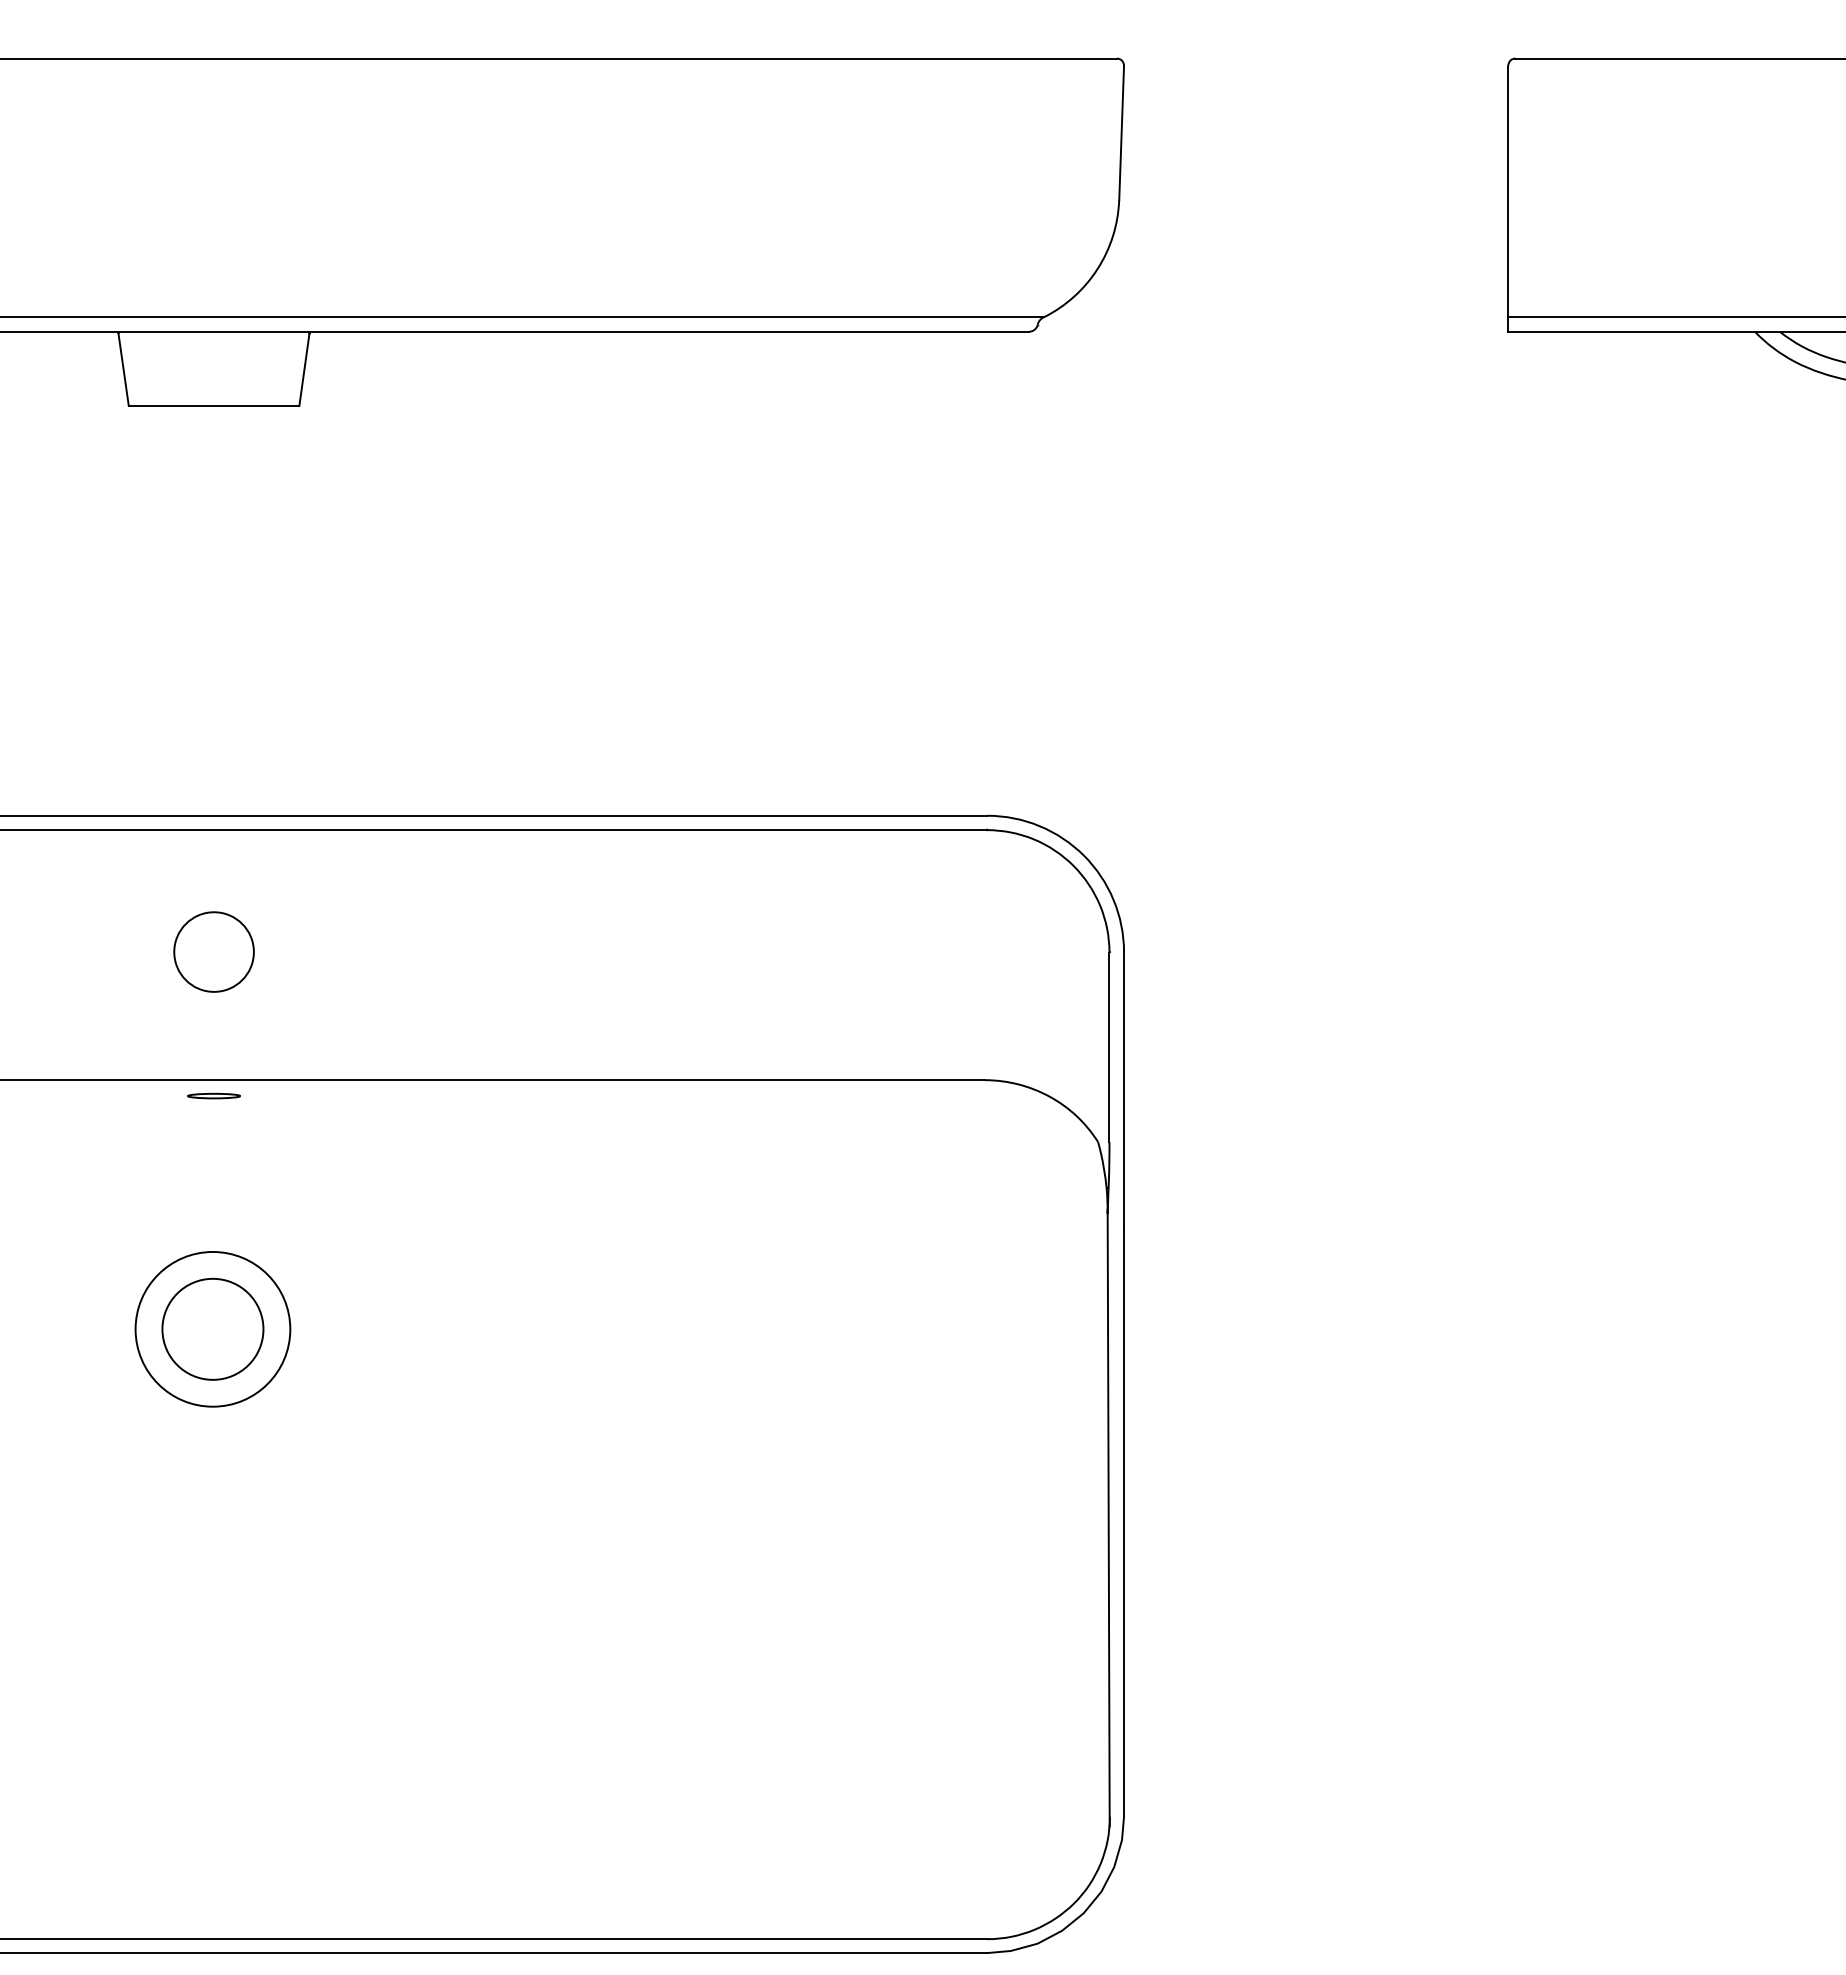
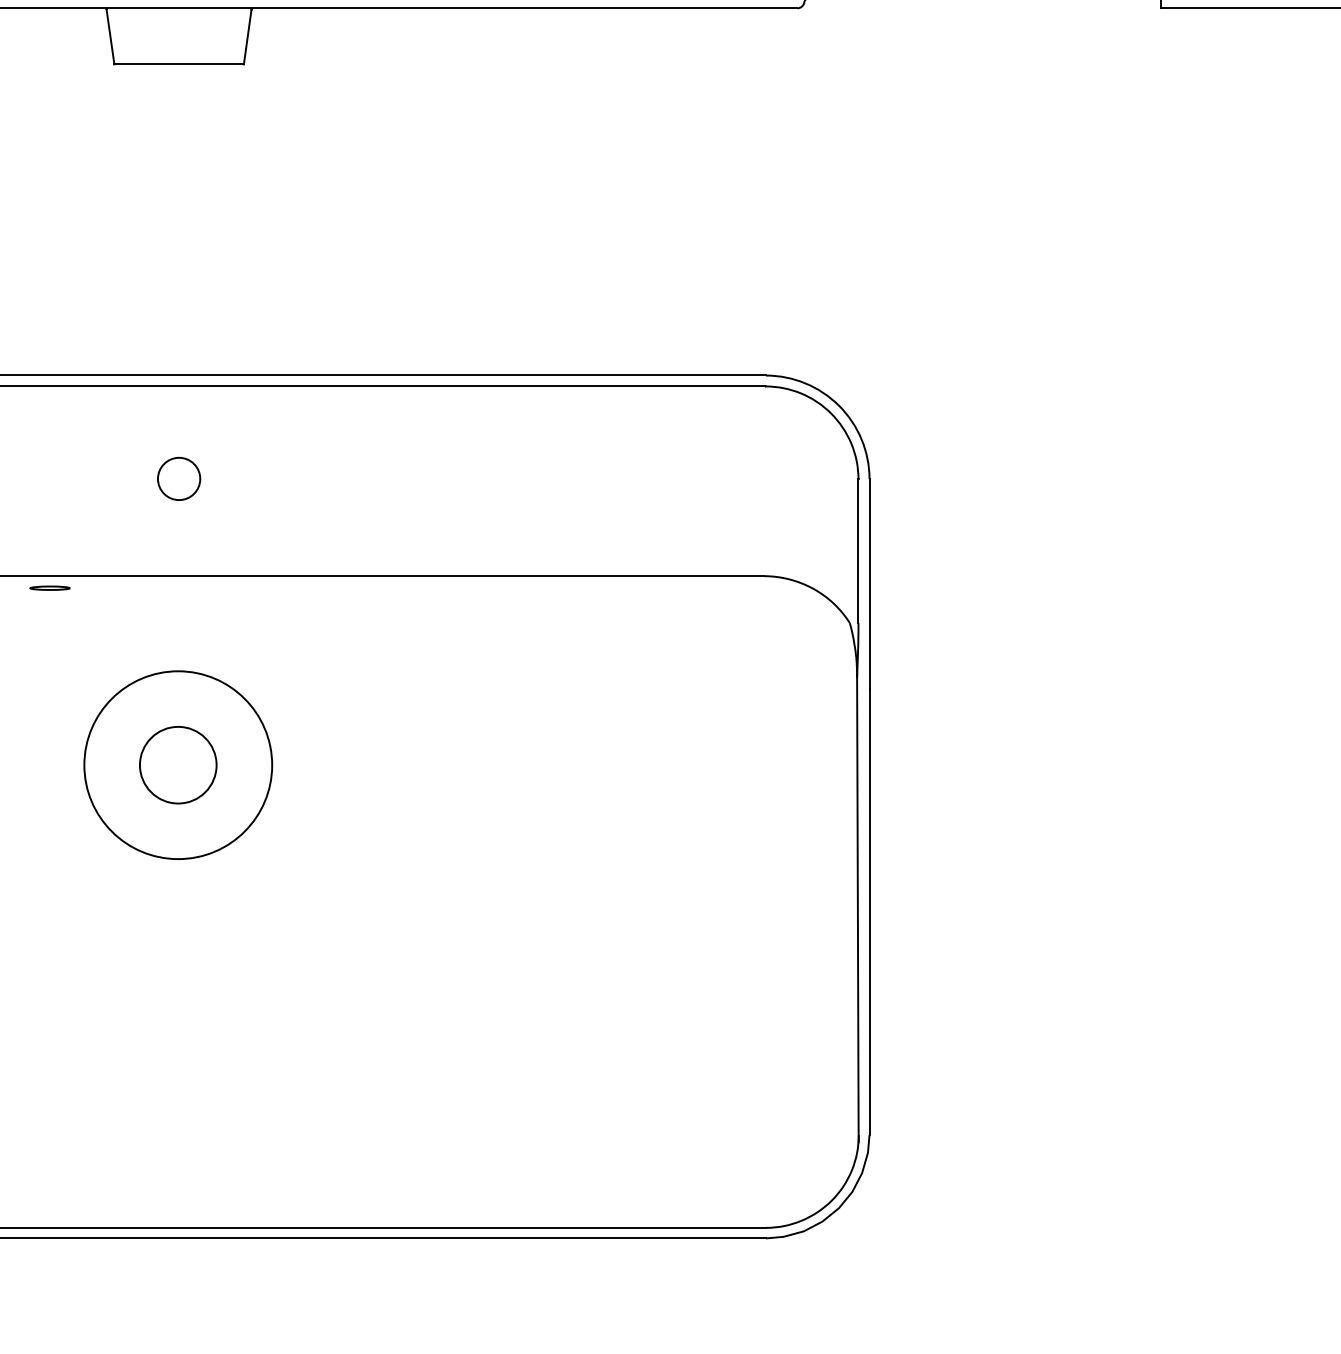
circle: (213, 951) -> (178, 478), size x0.7
part: (213, 1095) -> (49, 587), moved
circle: (212, 1328) -> (177, 764), size x1.6

